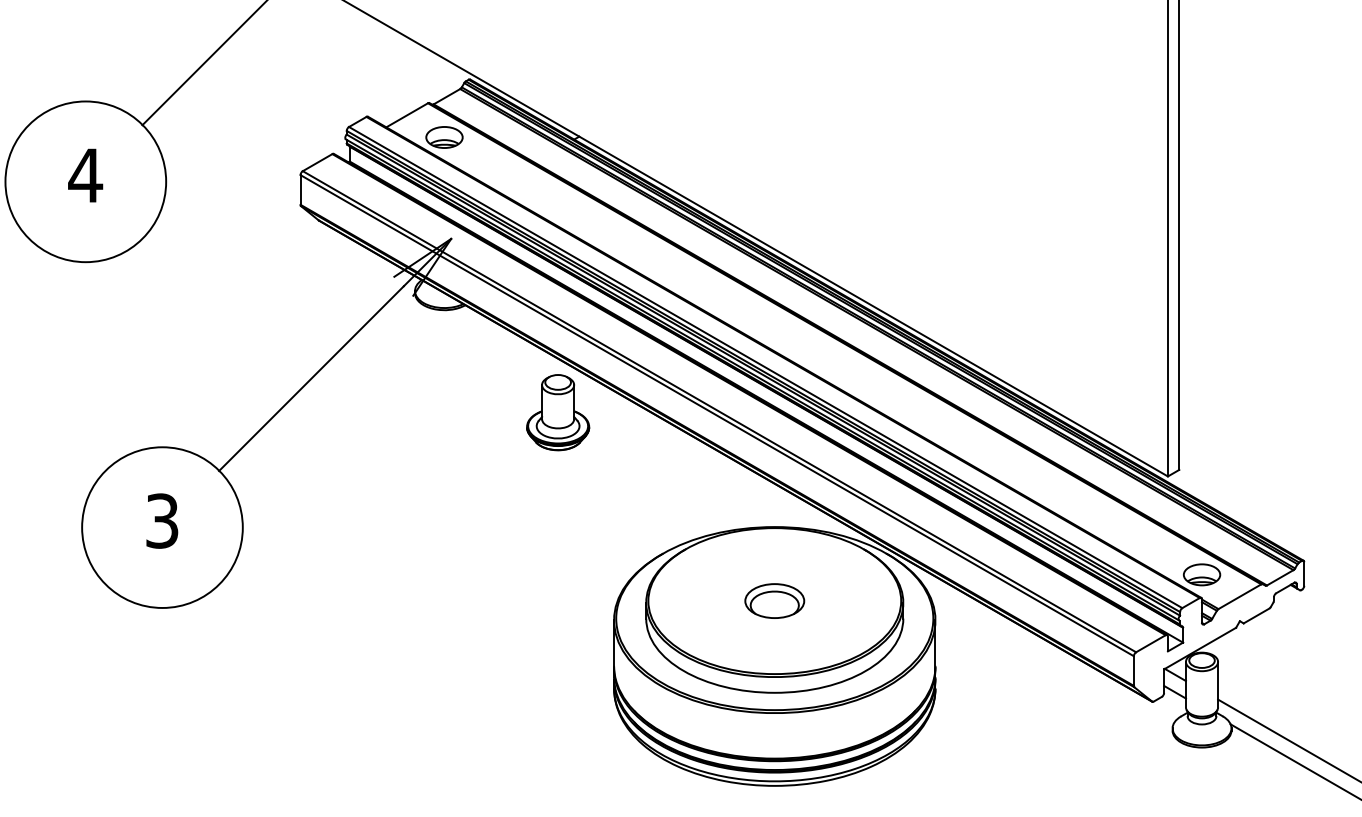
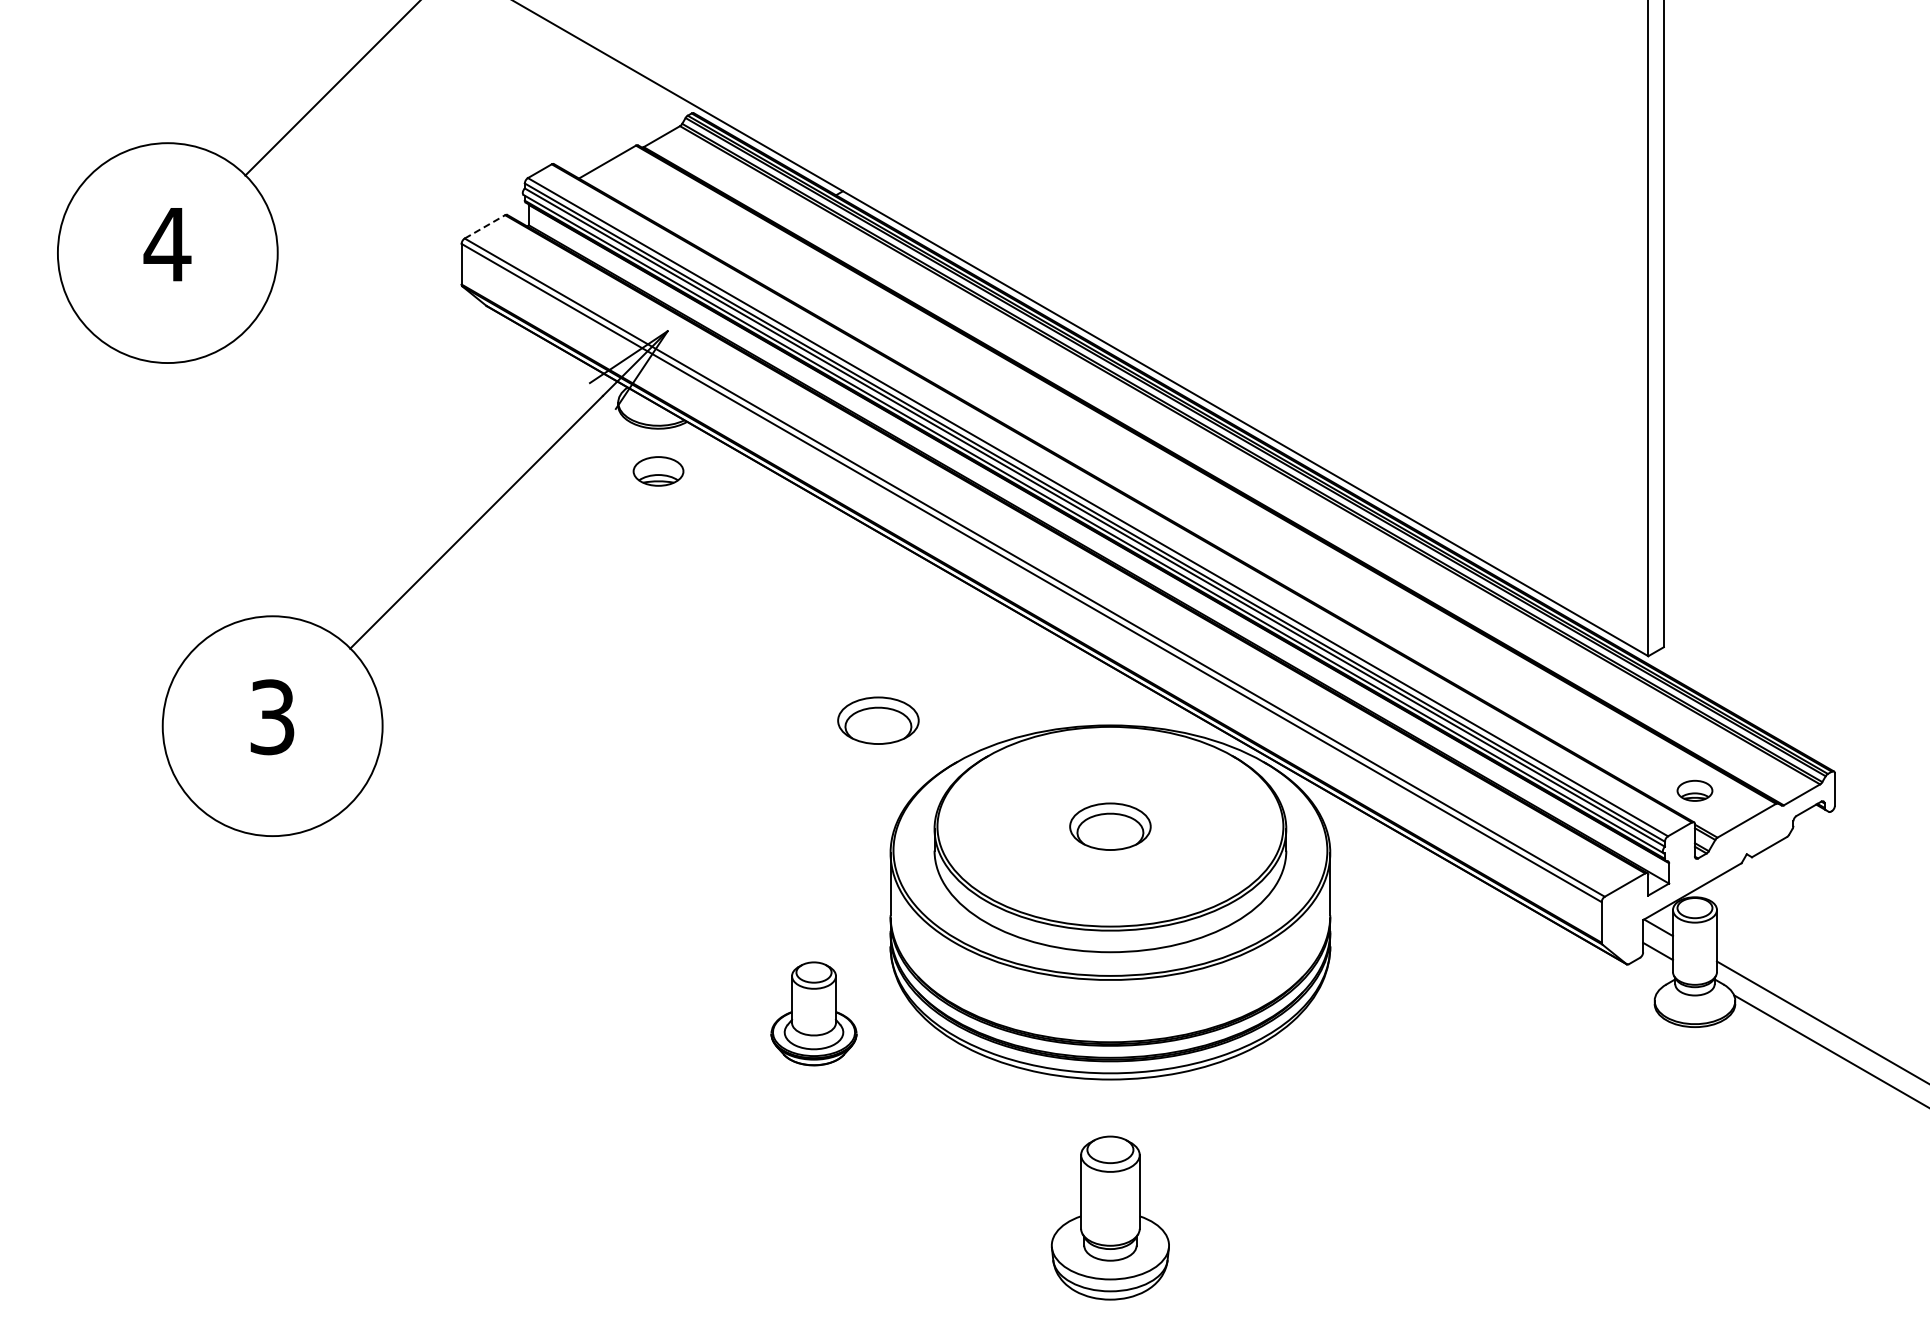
part: (444, 137) -> (658, 471), moved
line: (318, 162) -> (485, 226), solid -> dashed
part: (557, 412) -> (813, 1013), moved
part: (605, 523) -> (878, 720), added
part: (1201, 574) -> (1694, 790), size x0.7

